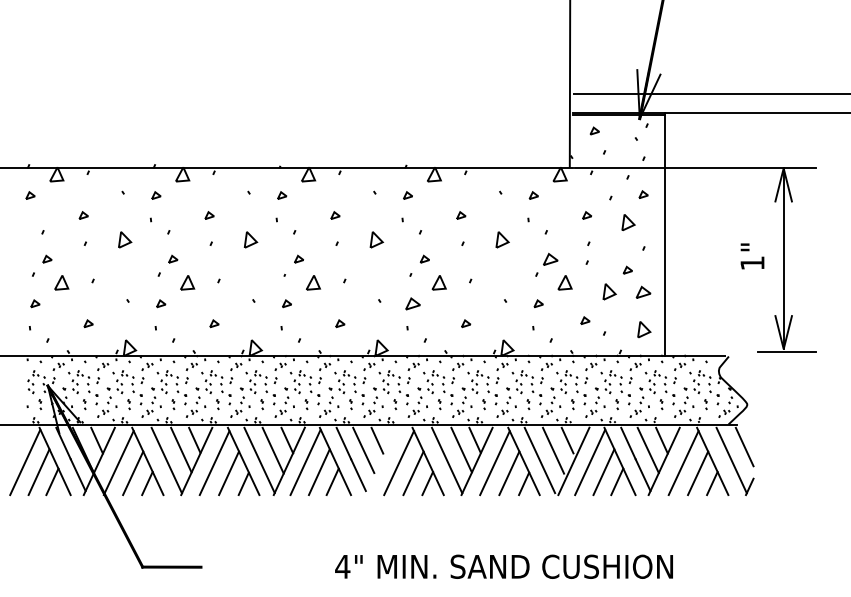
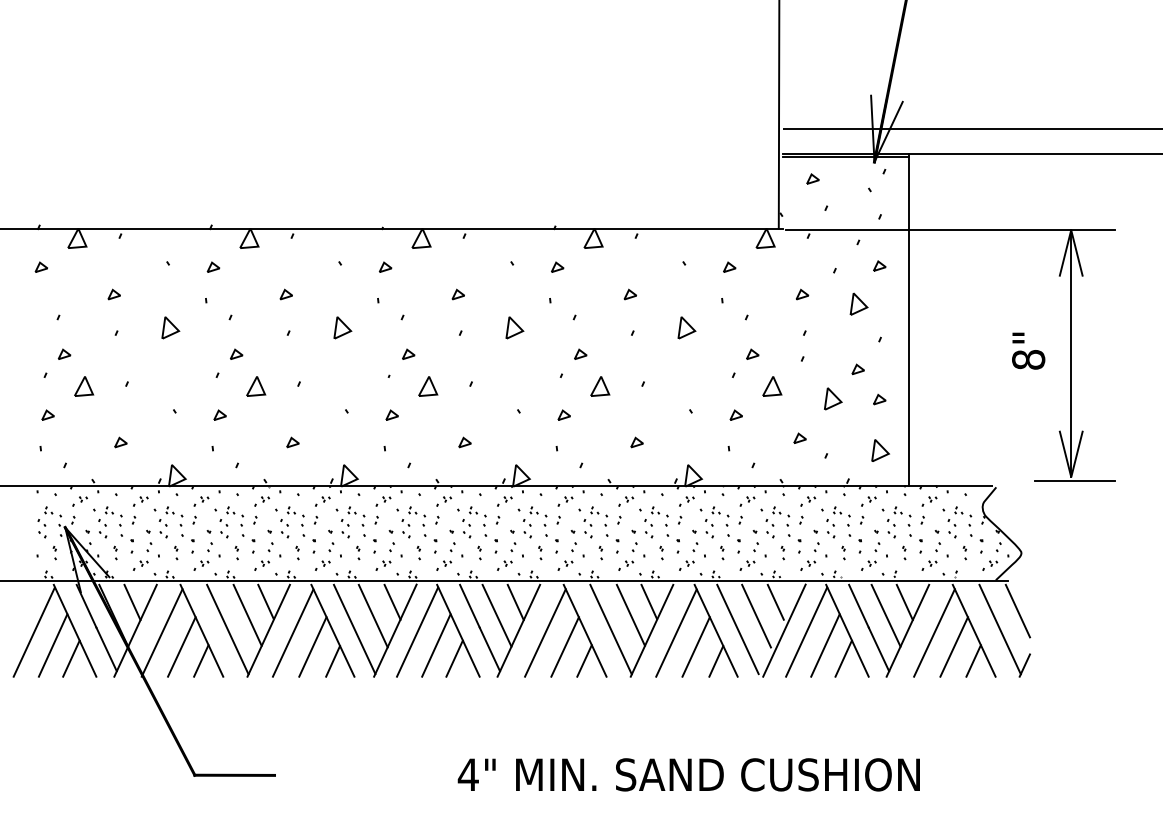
part: (550, 258) -> (752, 353), size x0.62
text: (752, 263) -> (1028, 359), 1" -> 8"
part: (643, 292) -> (879, 399), size x0.62
part: (412, 303) -> (563, 414), size x0.62
line: (379, 461) -> (518, 630), added

